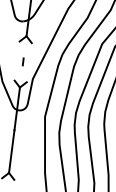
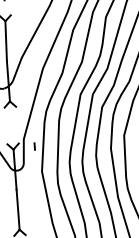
line: (22, 61) -> (34, 146), moved

